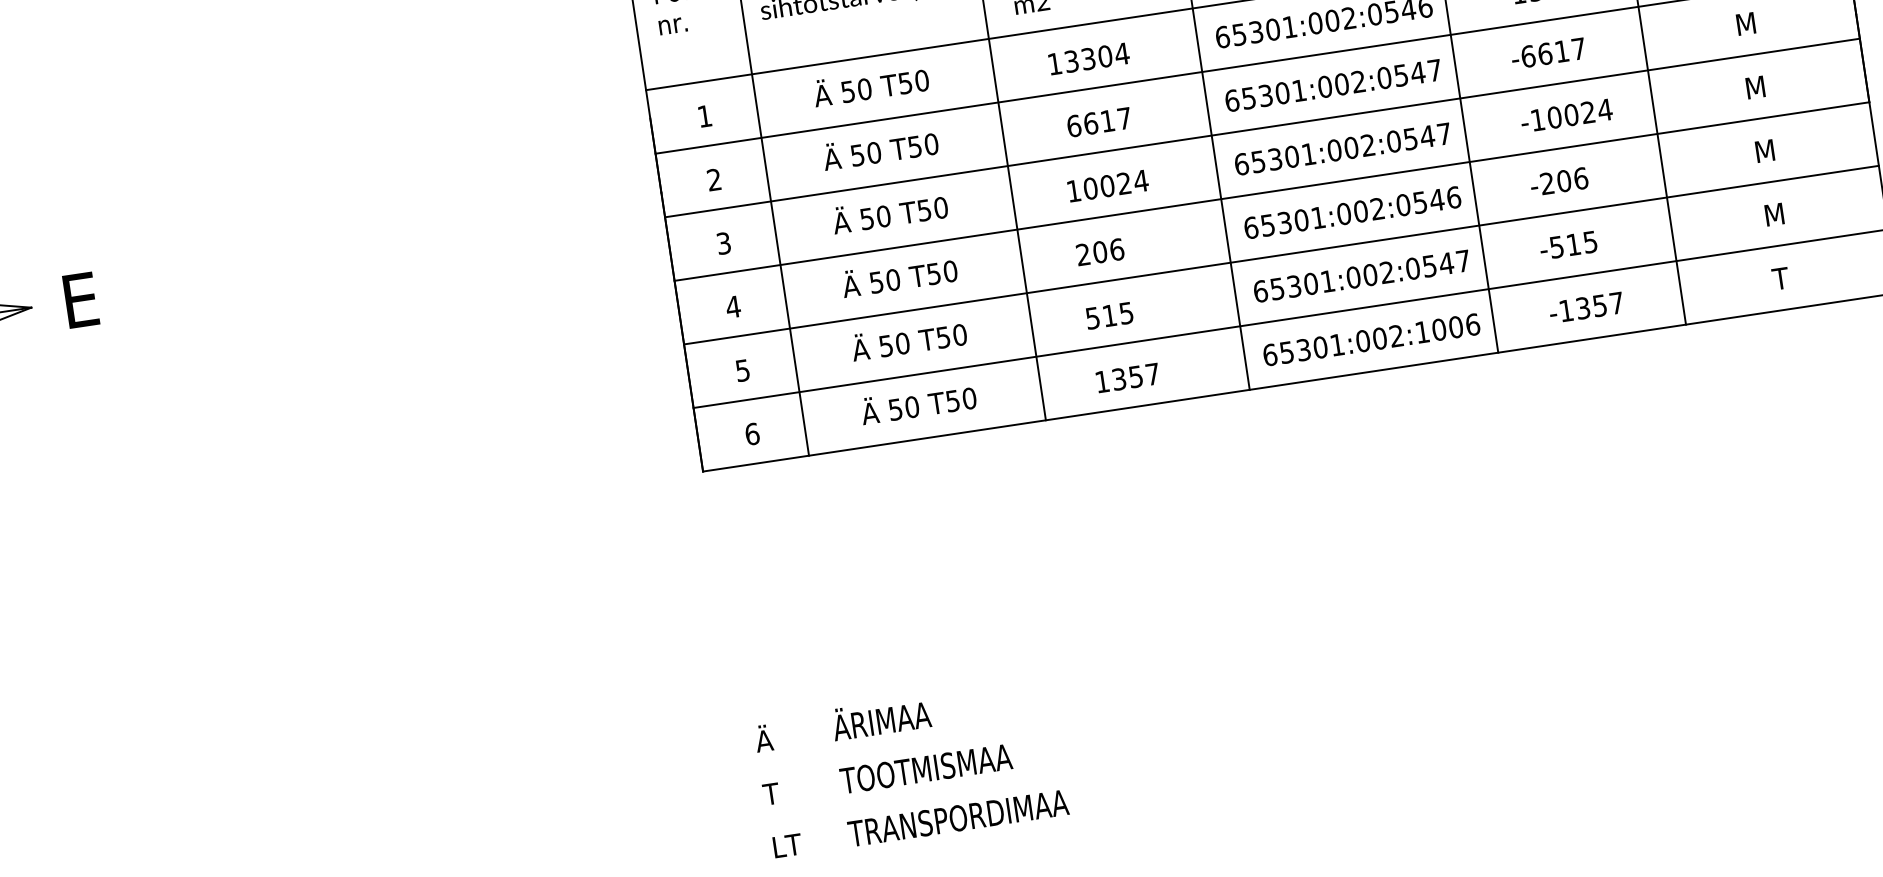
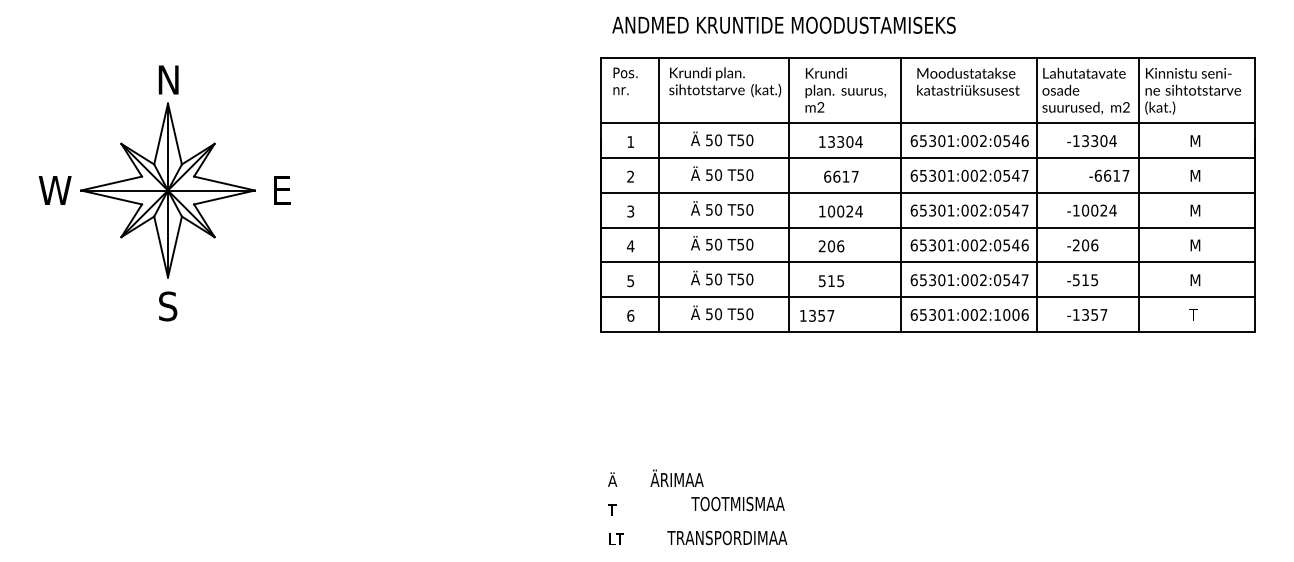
text: (1548, 52) -> (1109, 175), moved
text: (1128, 377) -> (817, 315), moved
text: (925, 768) -> (737, 503), moved
text: (958, 817) -> (727, 537), moved

